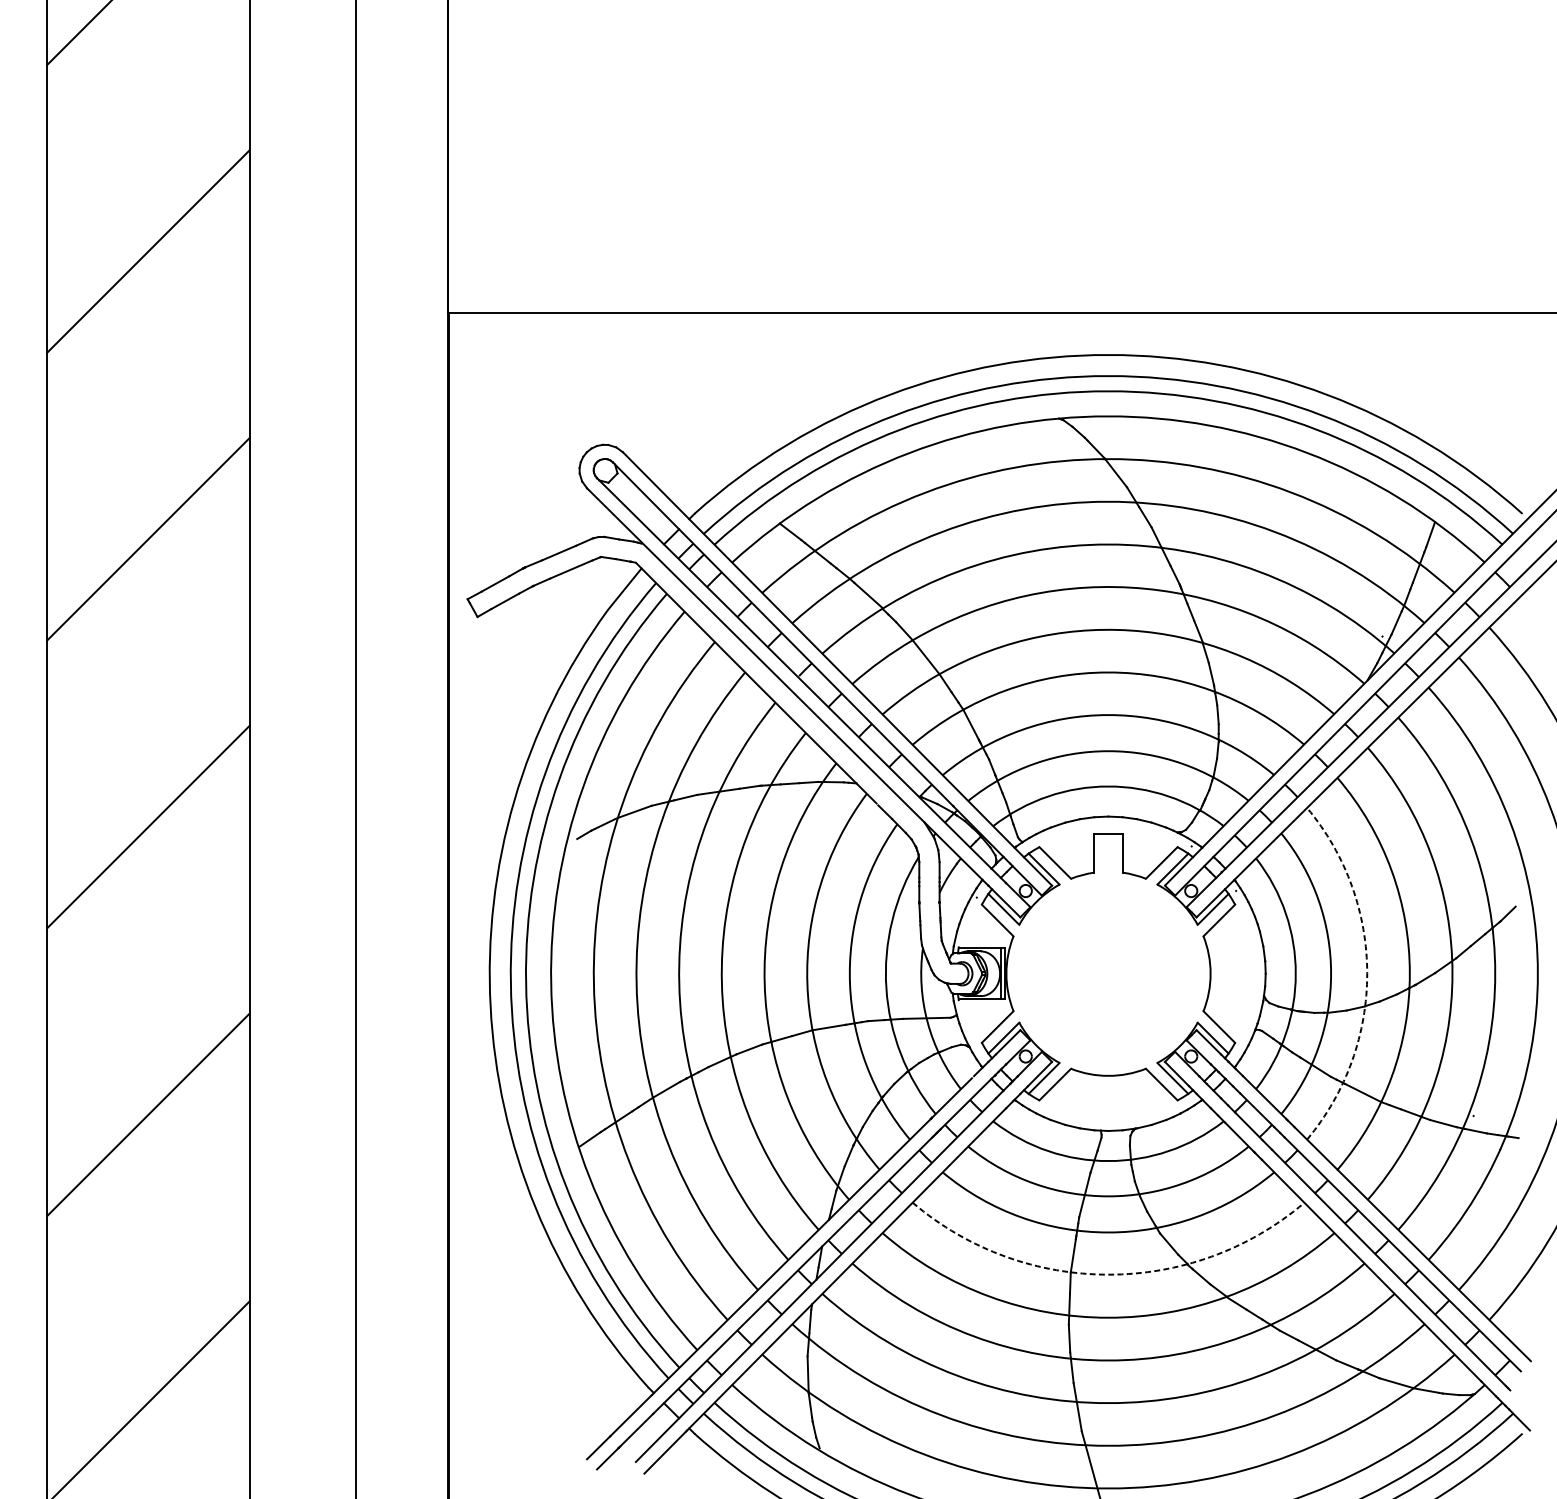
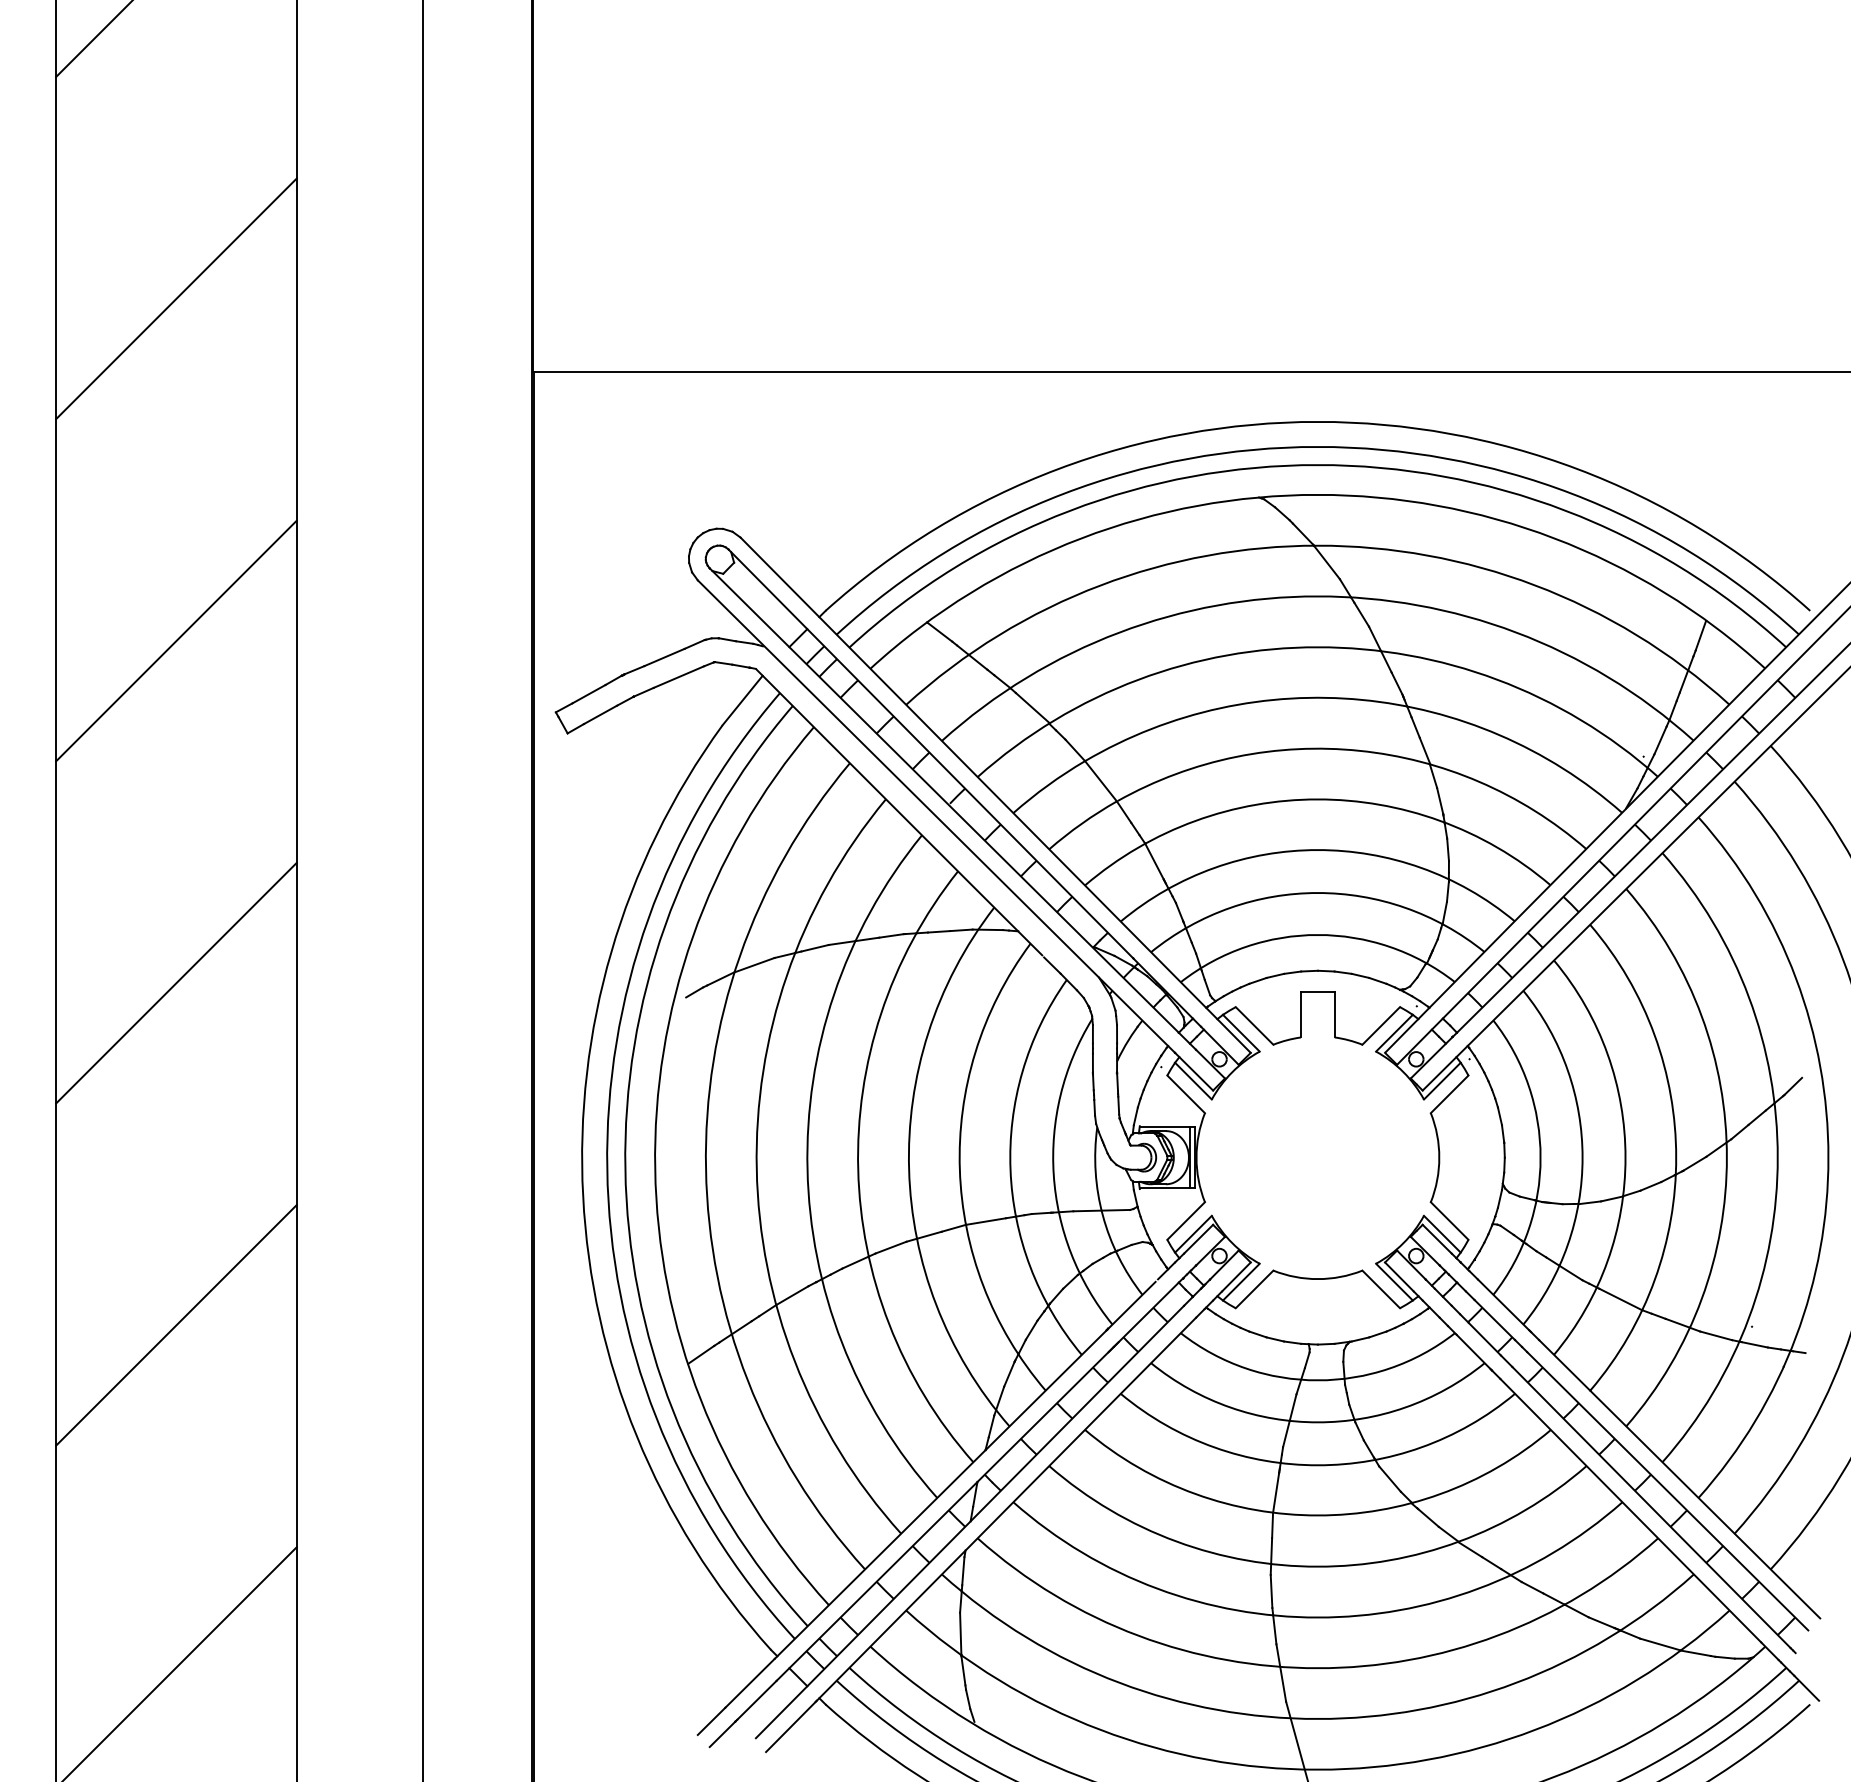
arc: (1367, 973) -> (1625, 1157), dashed -> solid
arc: (1108, 1274) -> (1317, 1515), dashed -> solid

